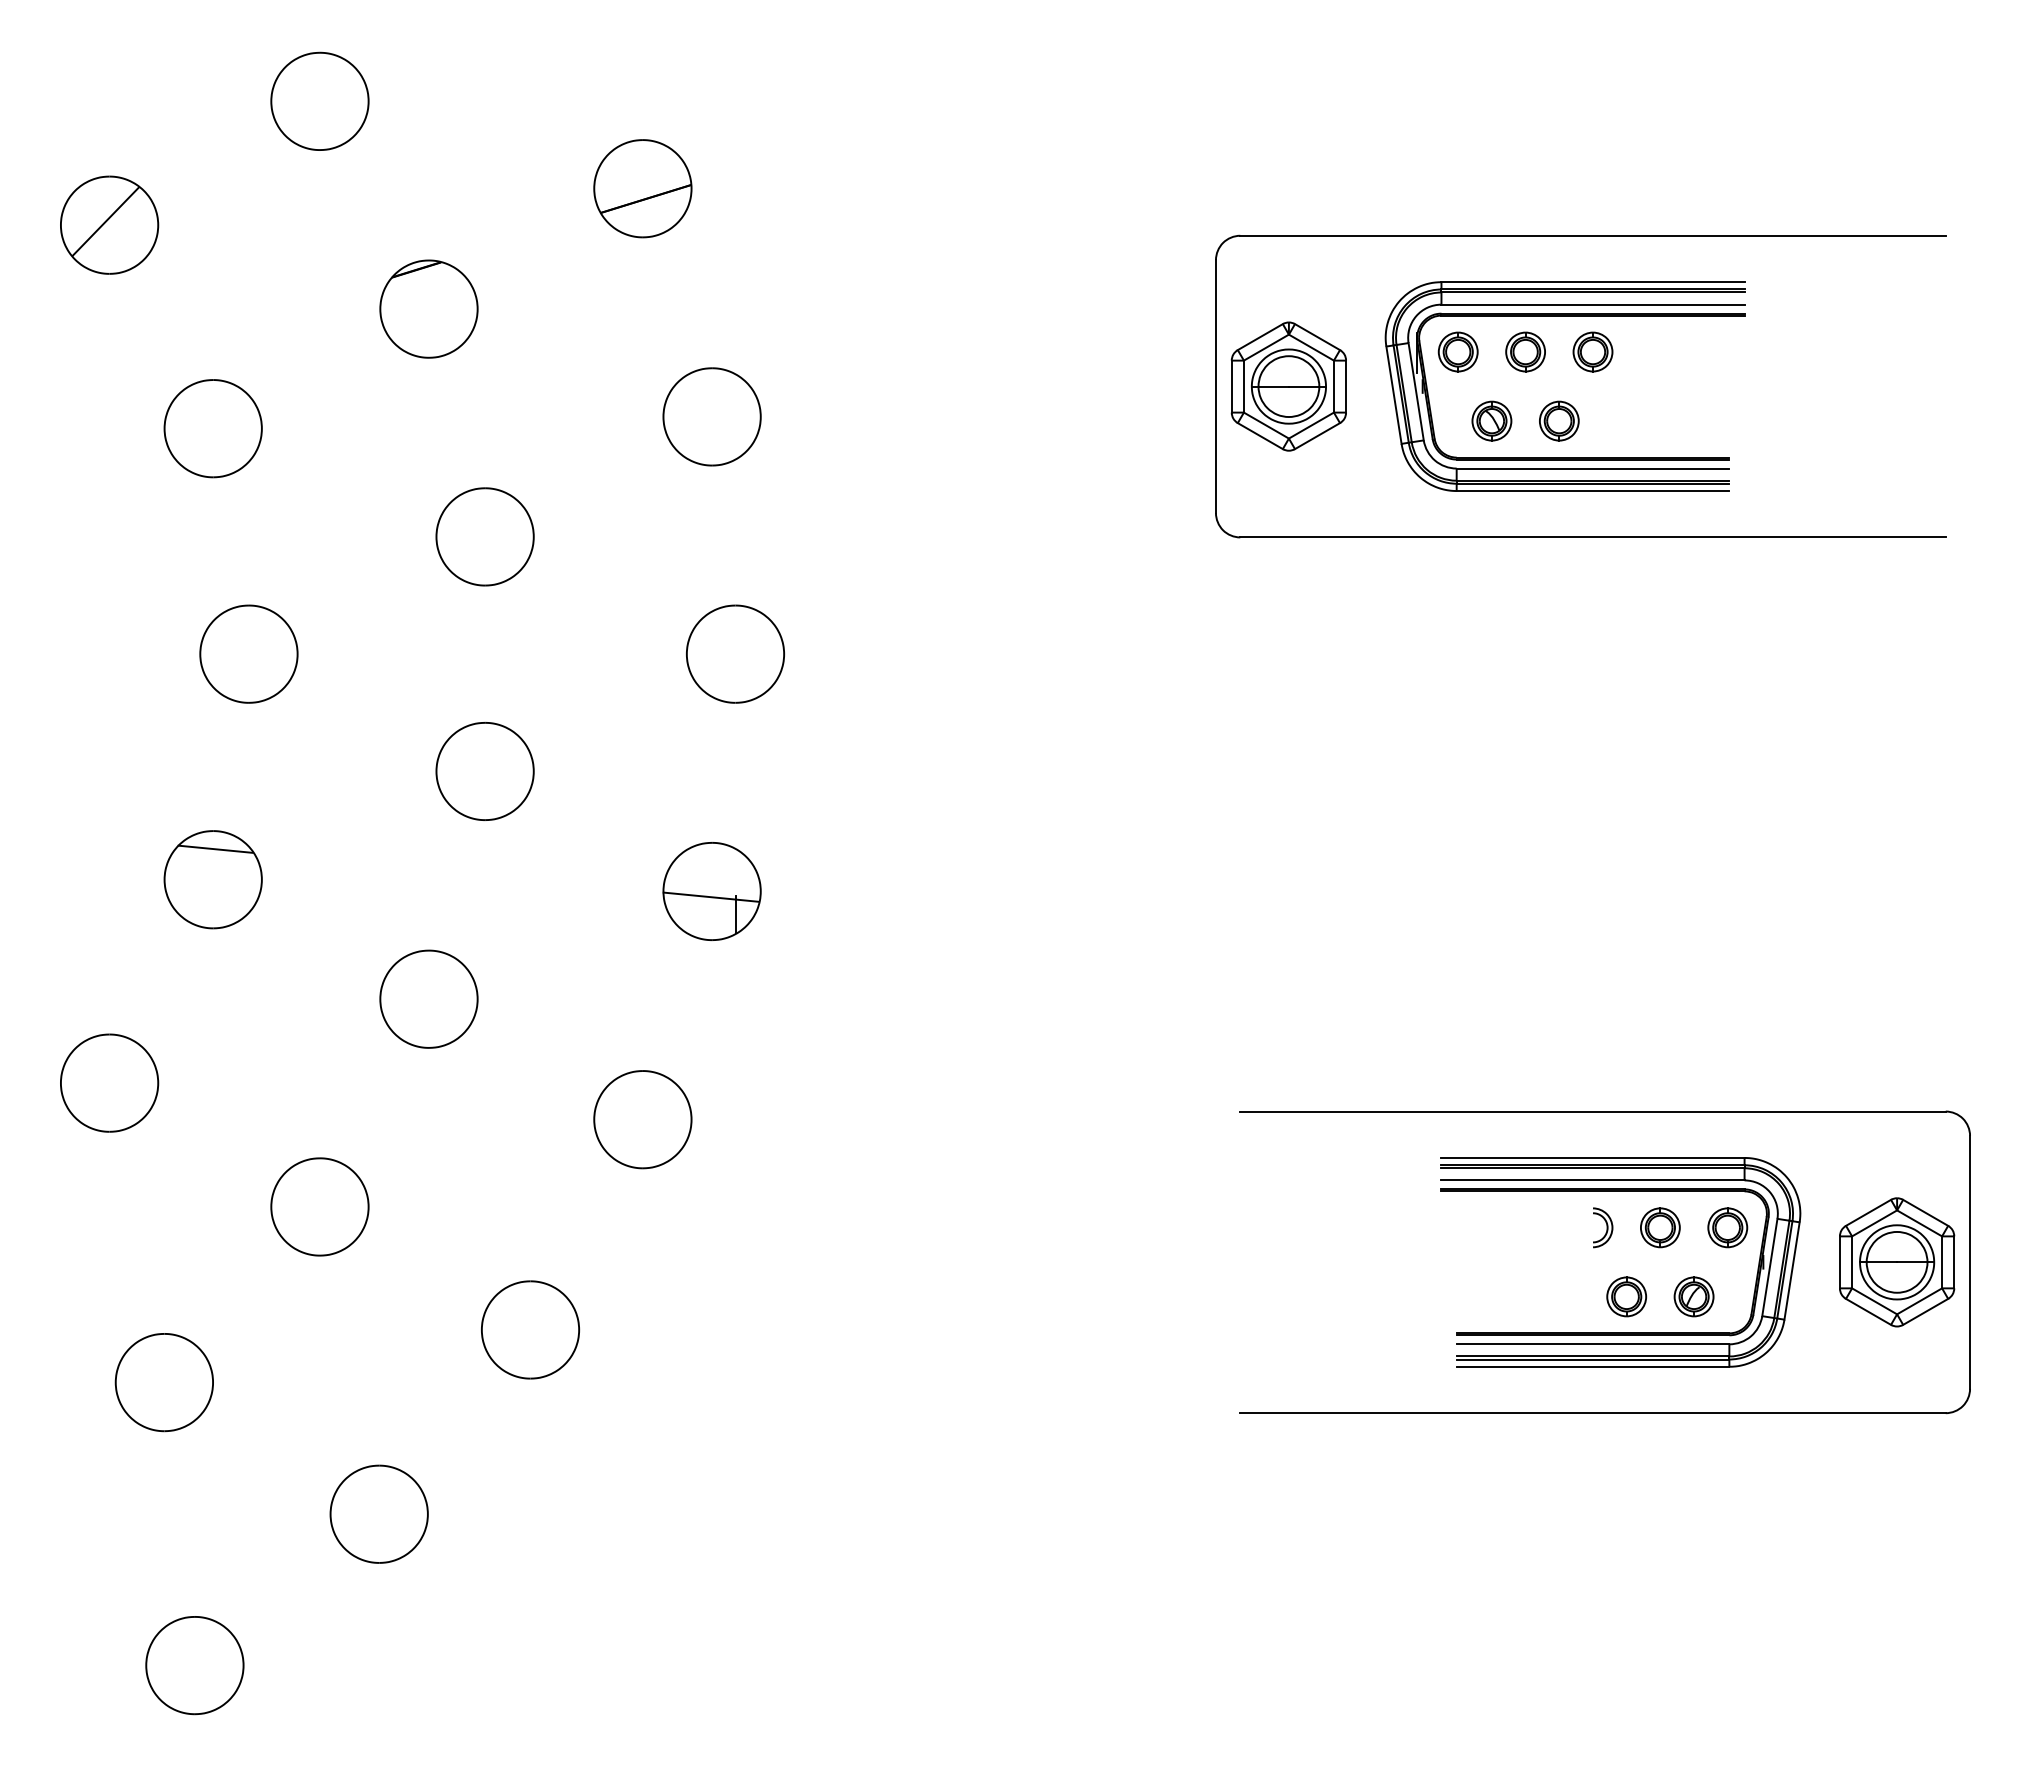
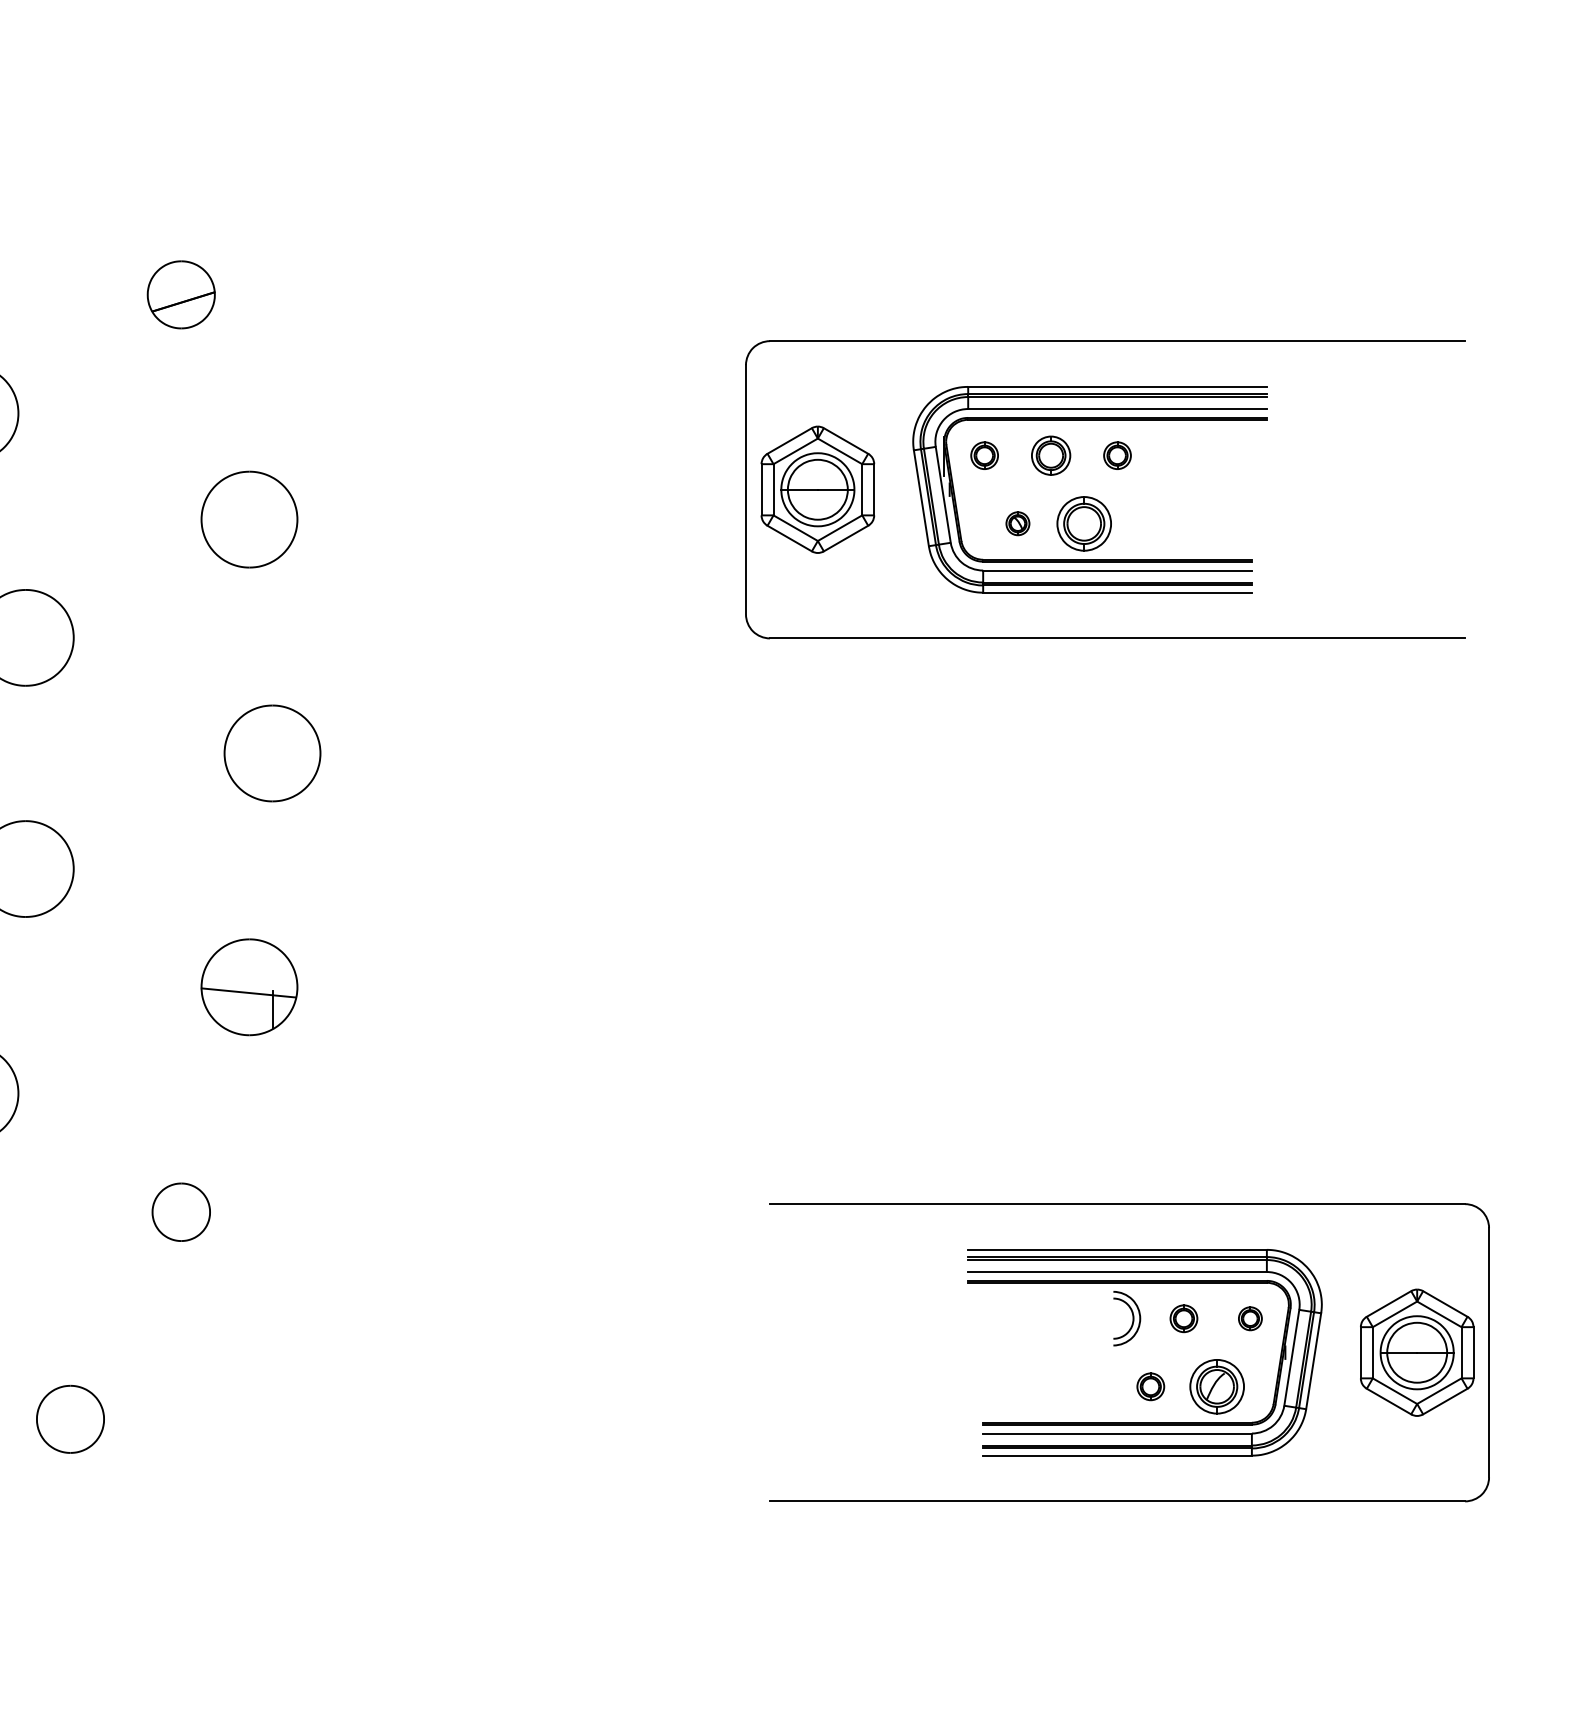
part: (642, 188) -> (180, 294), size x0.7
part: (1457, 351) -> (983, 455), size x0.7
part: (1592, 351) -> (1117, 455), size x0.7
part: (1491, 420) -> (1017, 523), size x0.6
part: (1559, 420) -> (1084, 523), size x1.4
part: (642, 1119) -> (180, 1211), size x0.6
part: (1603, 1227) -> (1127, 1318), size x1.4
part: (1660, 1227) -> (1184, 1318), size x0.7
part: (1727, 1227) -> (1250, 1318), size x0.6
part: (1626, 1296) -> (1150, 1386), size x0.7
part: (1693, 1296) -> (1216, 1386), size x1.4
part: (530, 1329) -> (70, 1418), size x0.7

